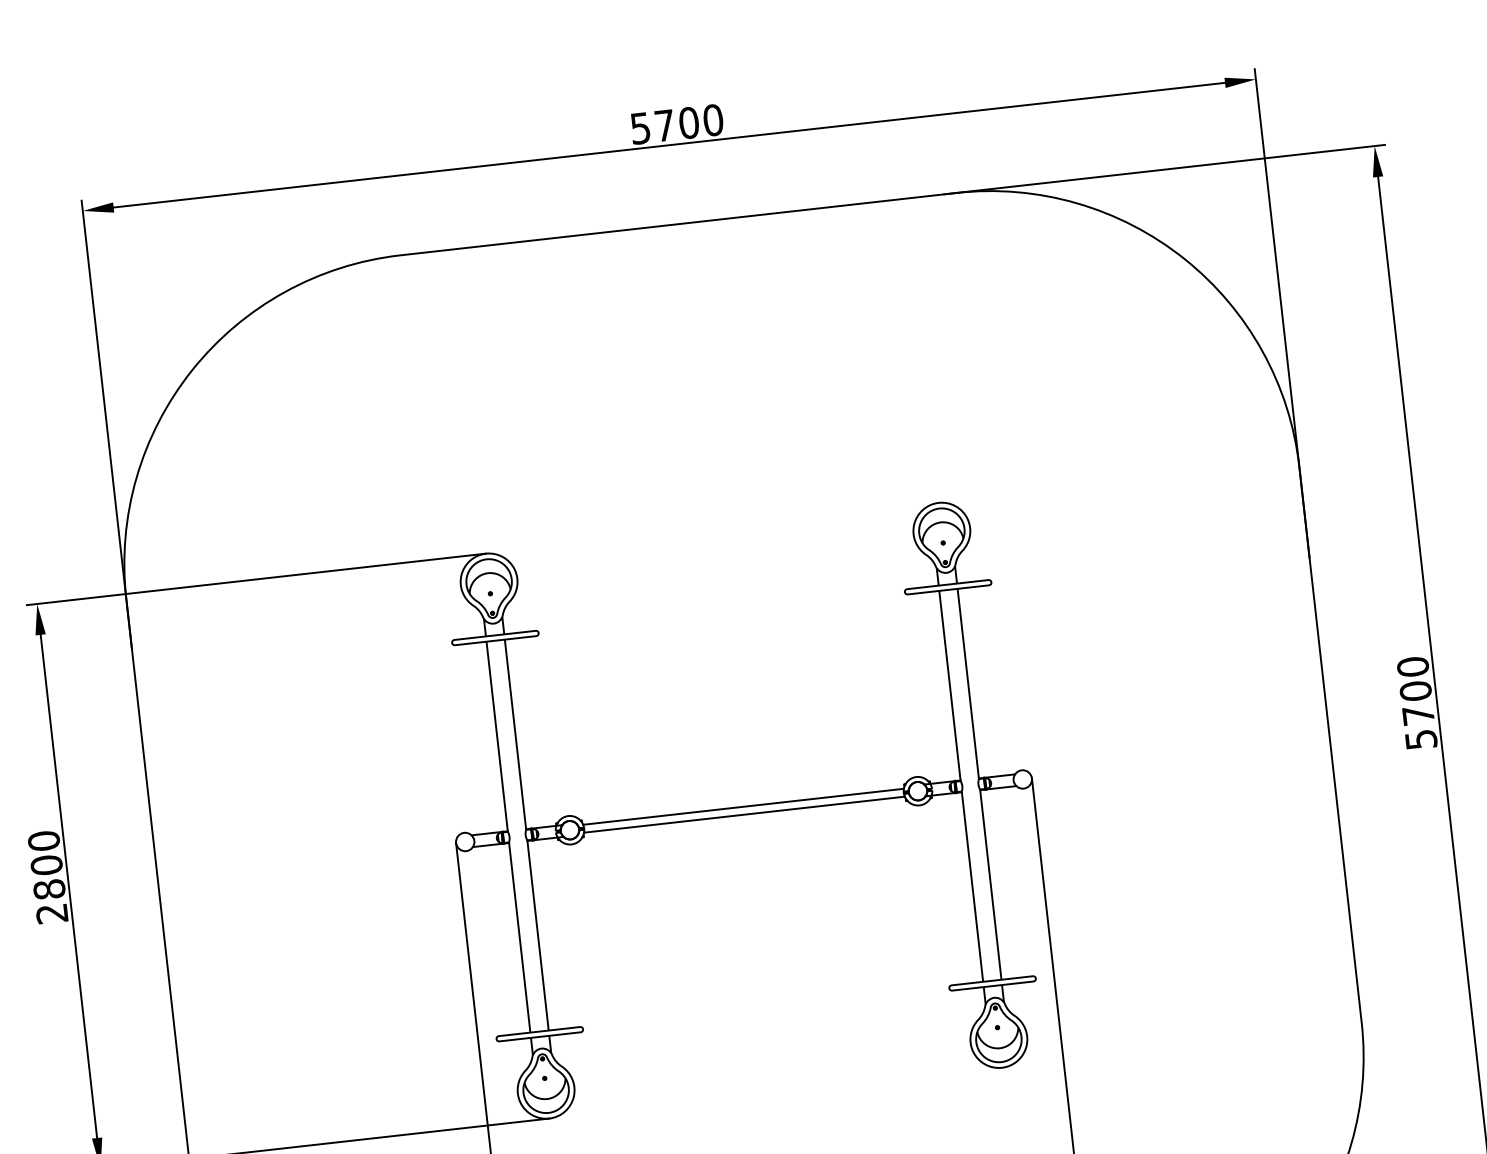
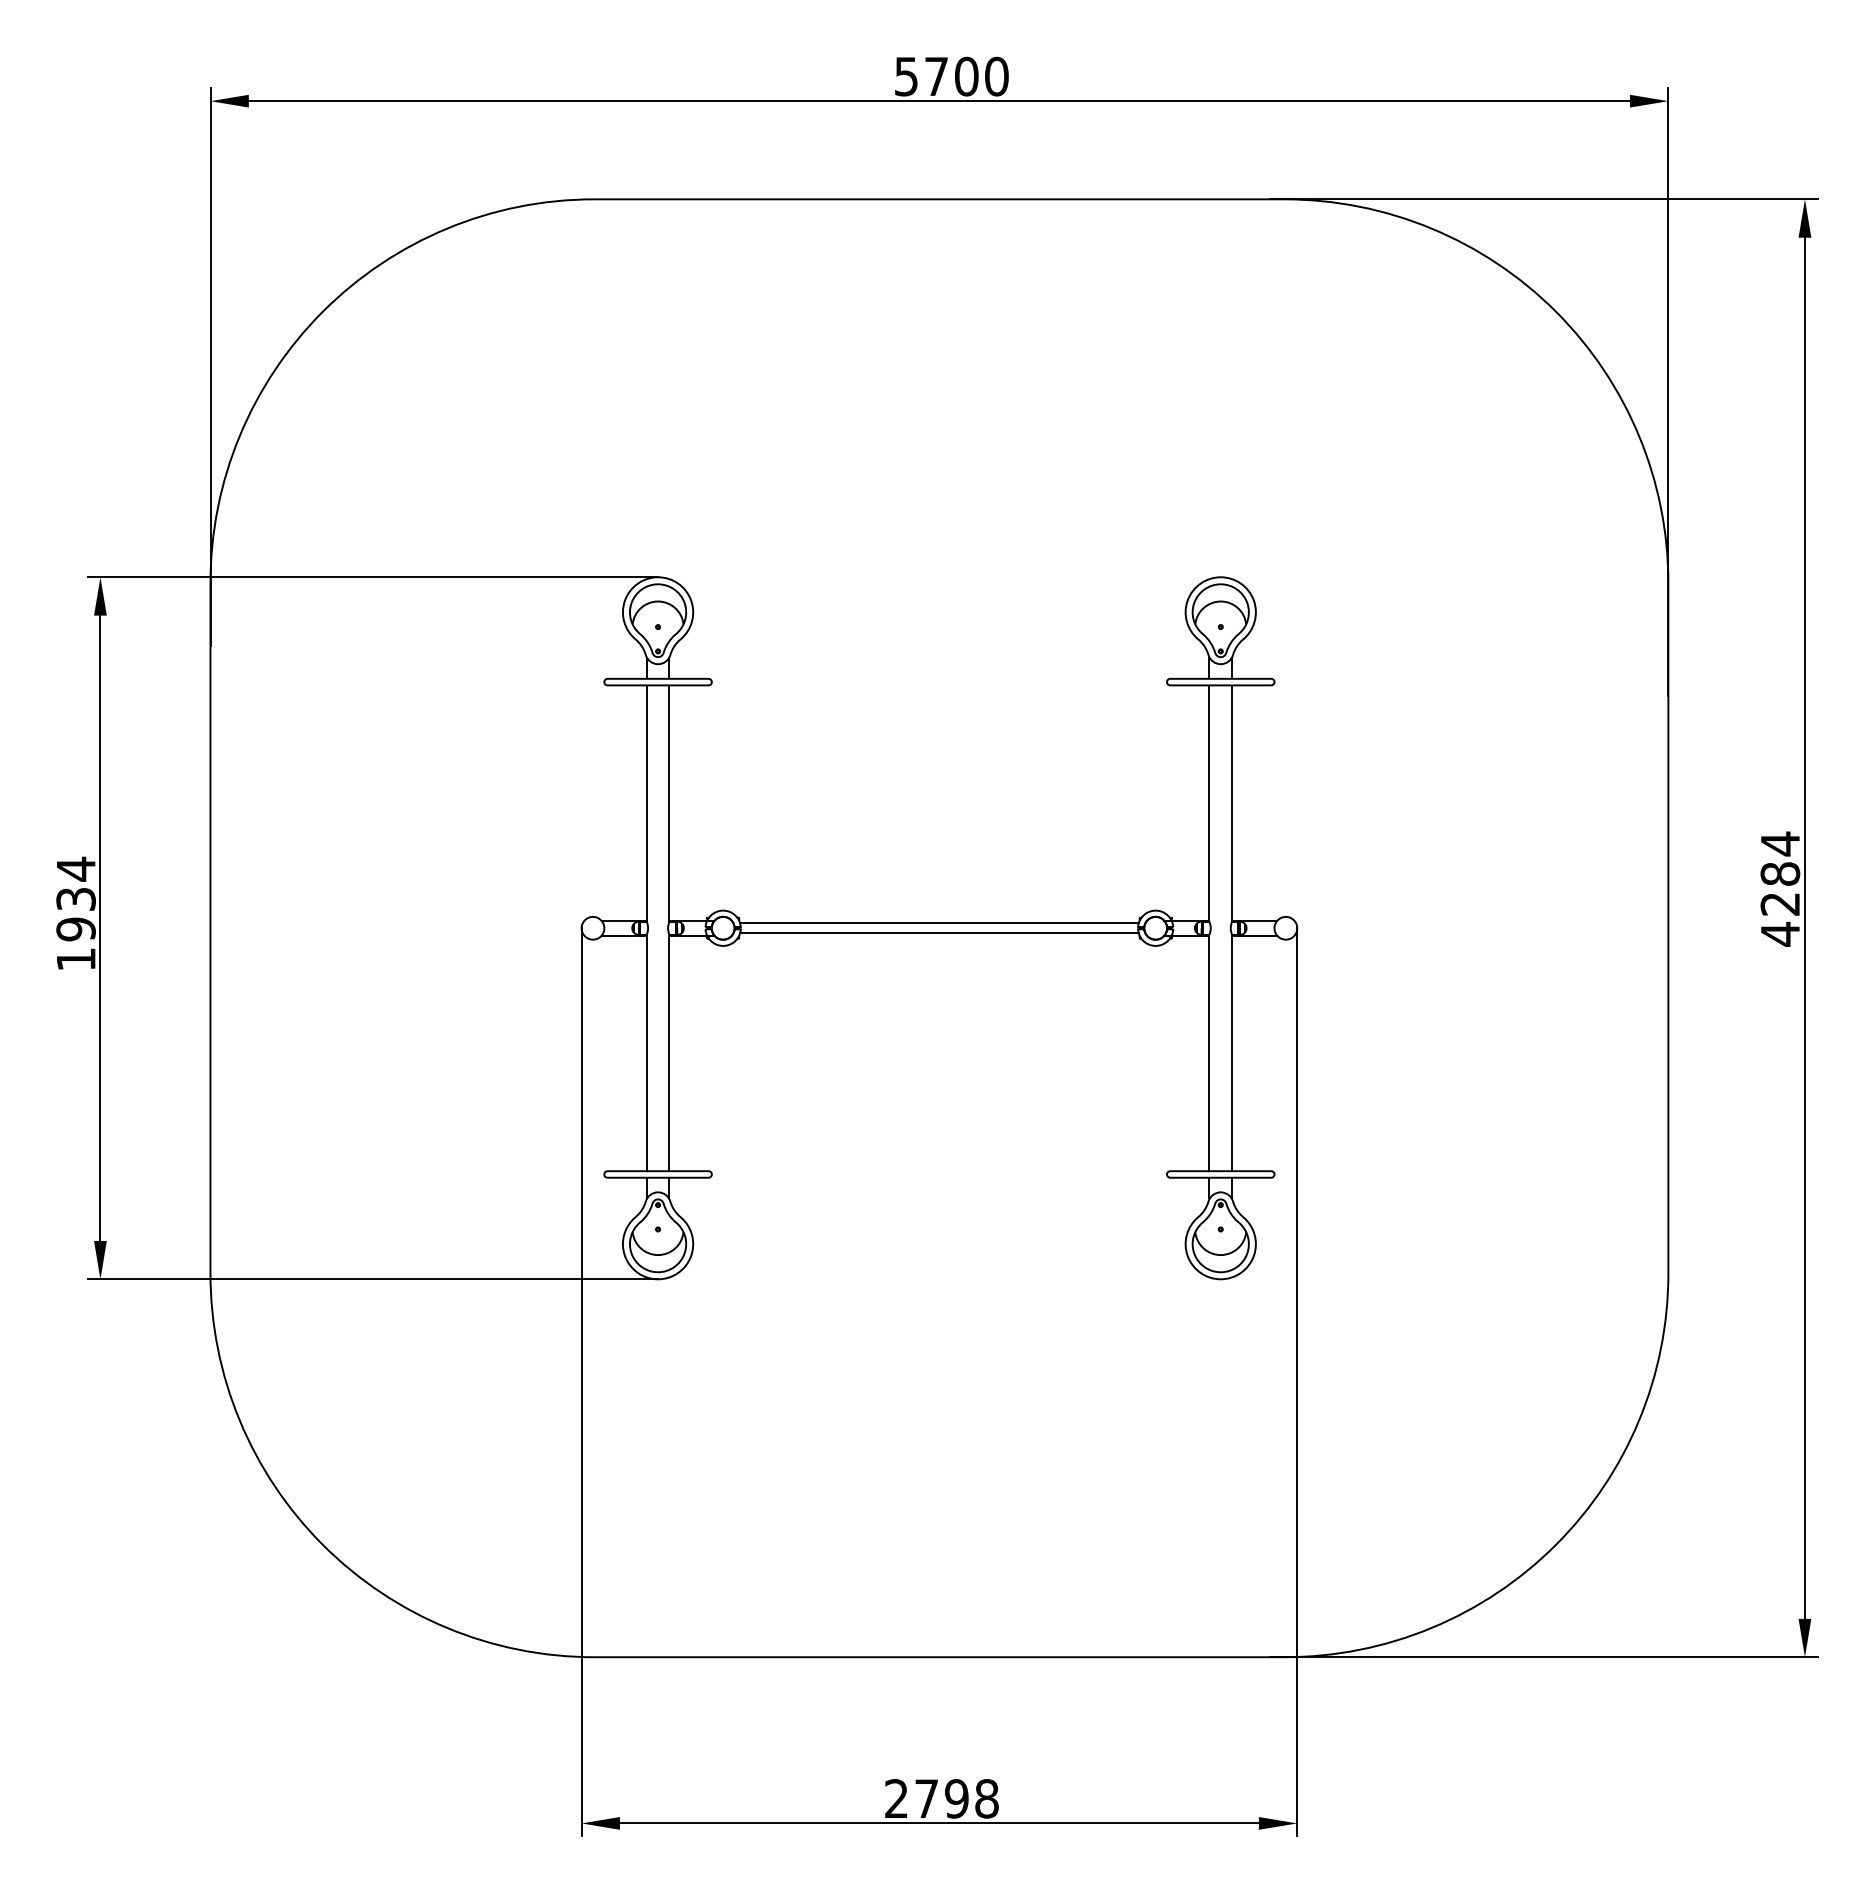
text: (1417, 702) -> (1780, 888), 5700 -> 4284
text: (47, 876) -> (75, 913), 2800 -> 1934

